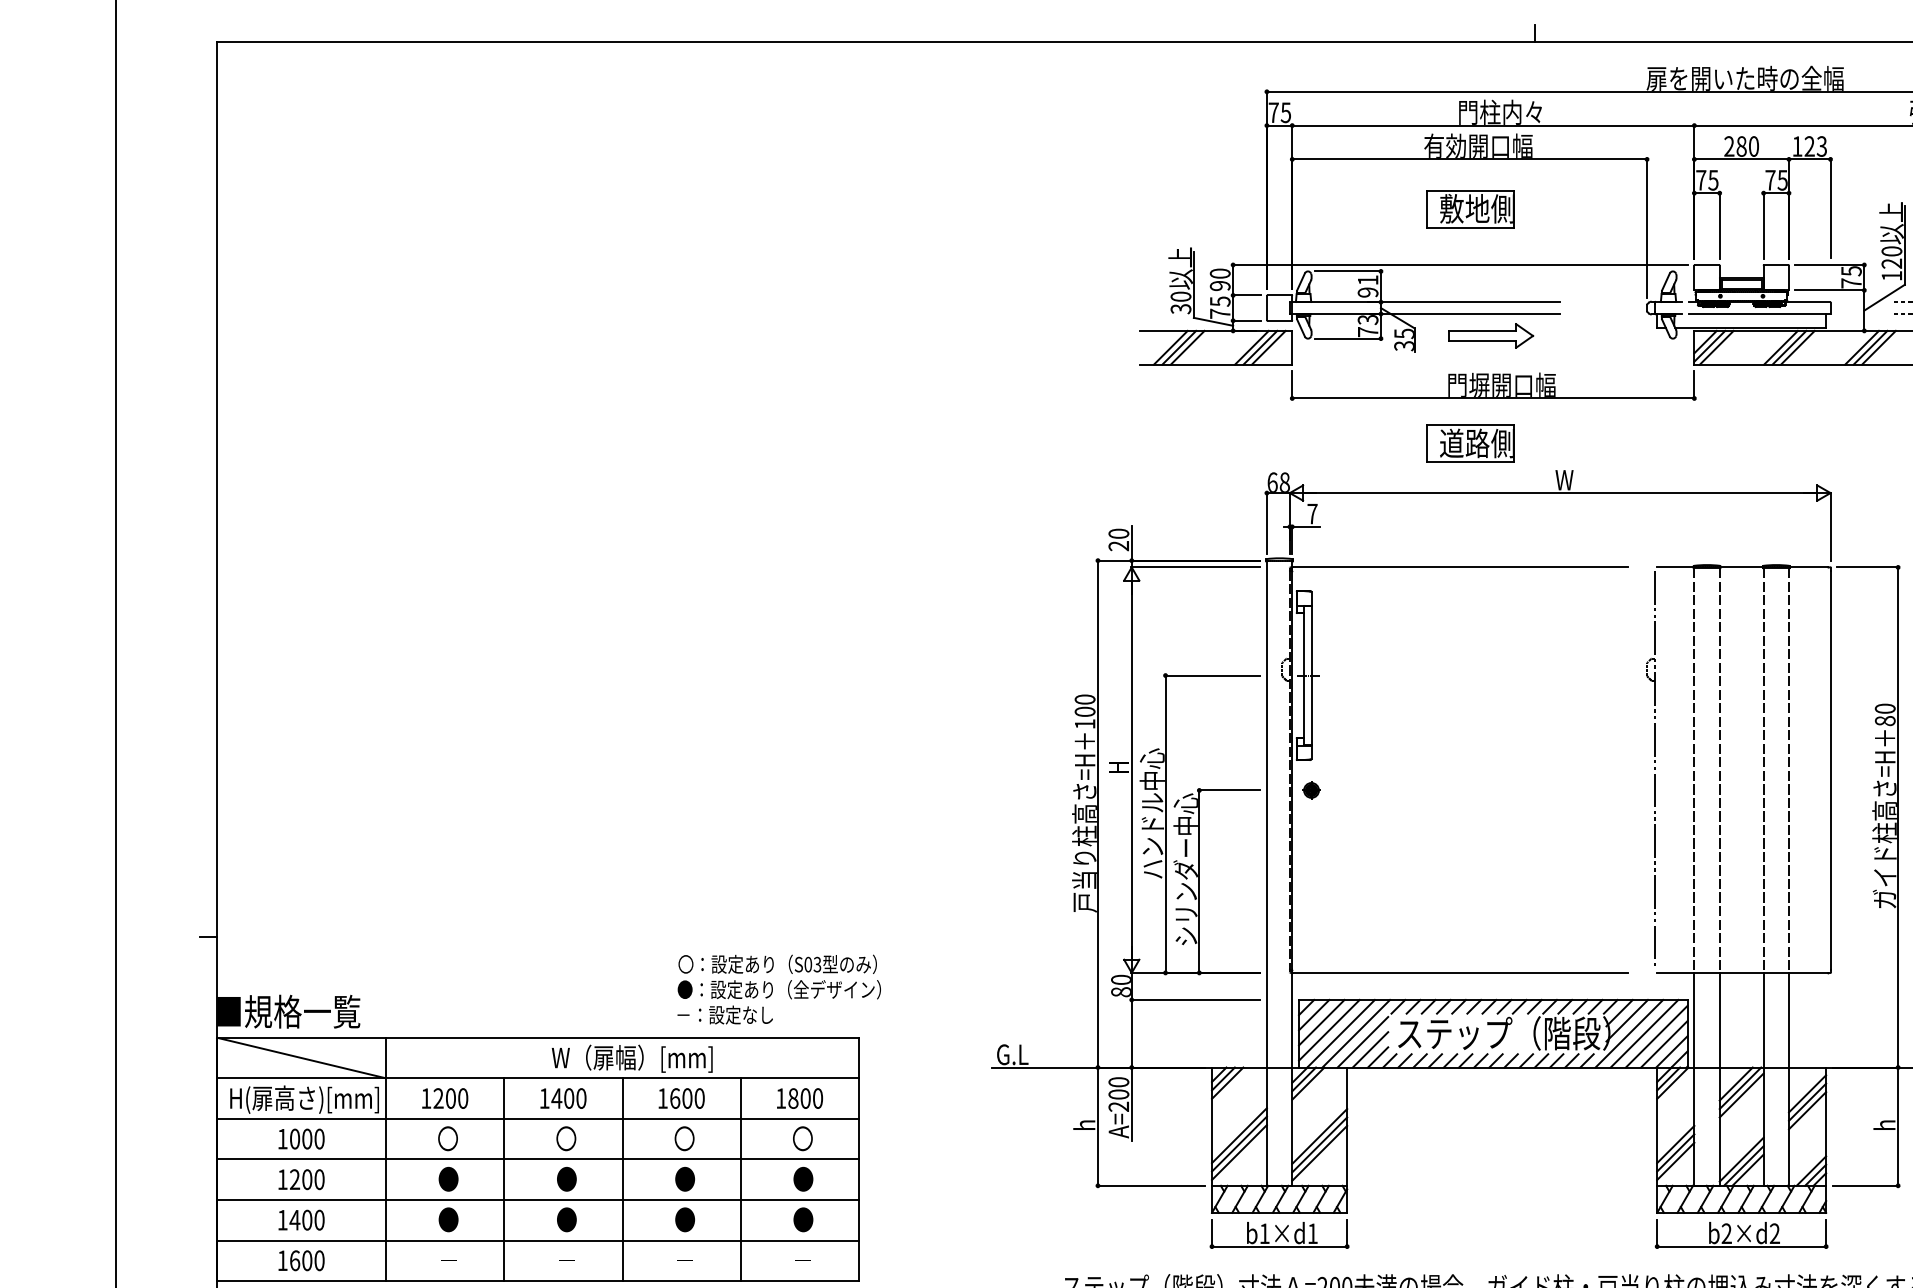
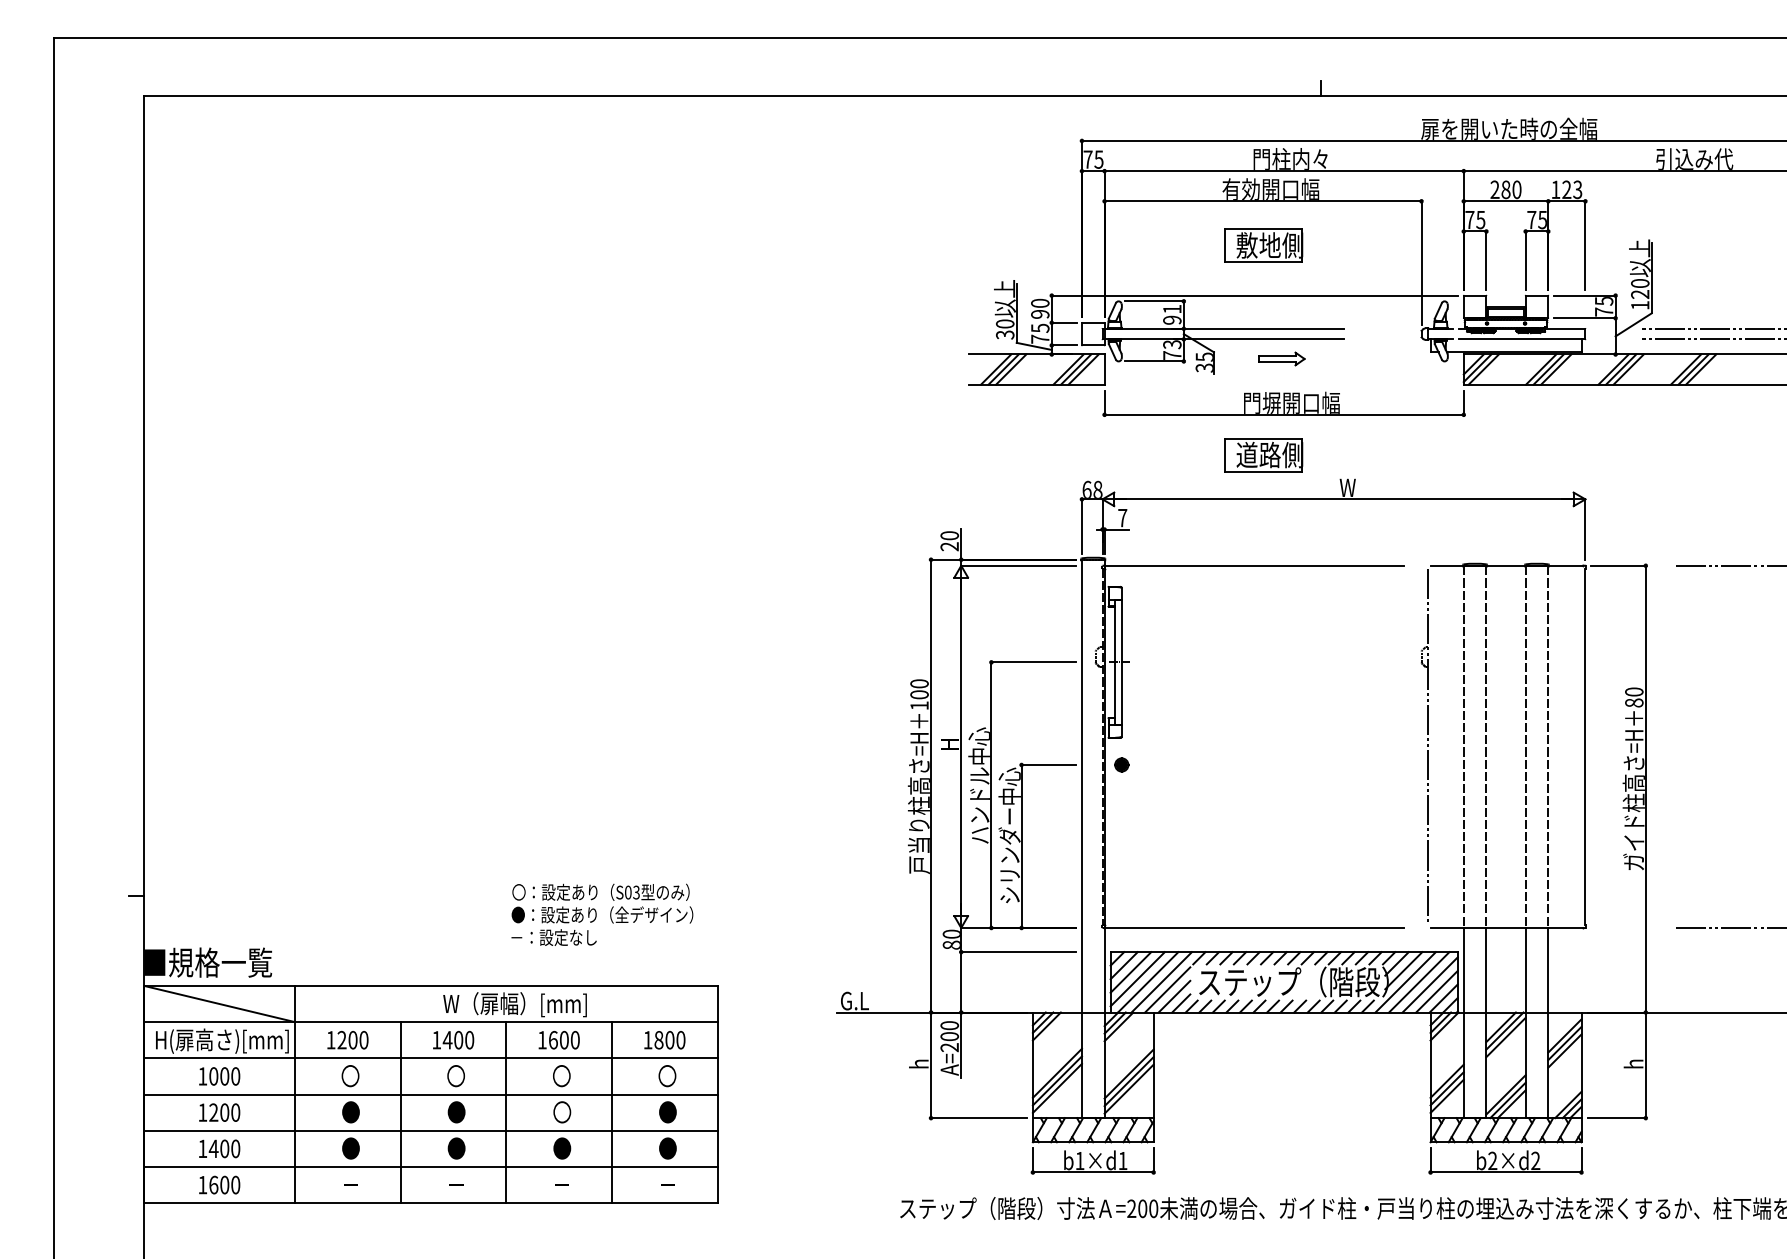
part: (1490, 335) -> (1281, 358), size x0.6
text: (779, 989) -> (602, 914), moved
text: (685, 1179) -> (562, 1112), ● -> 〇

